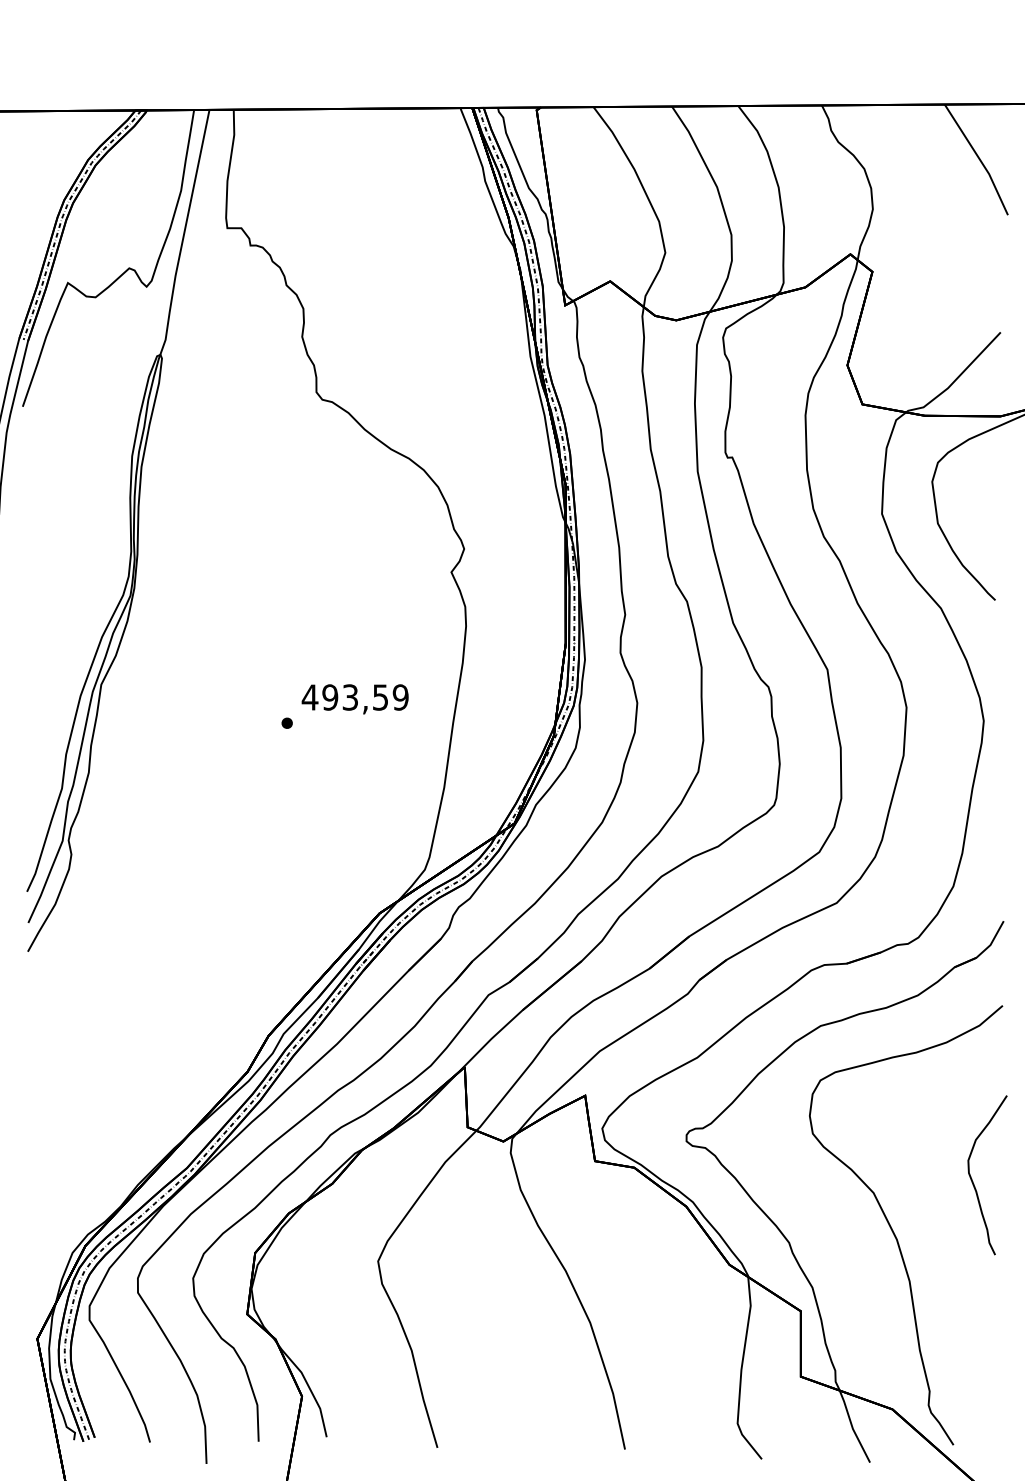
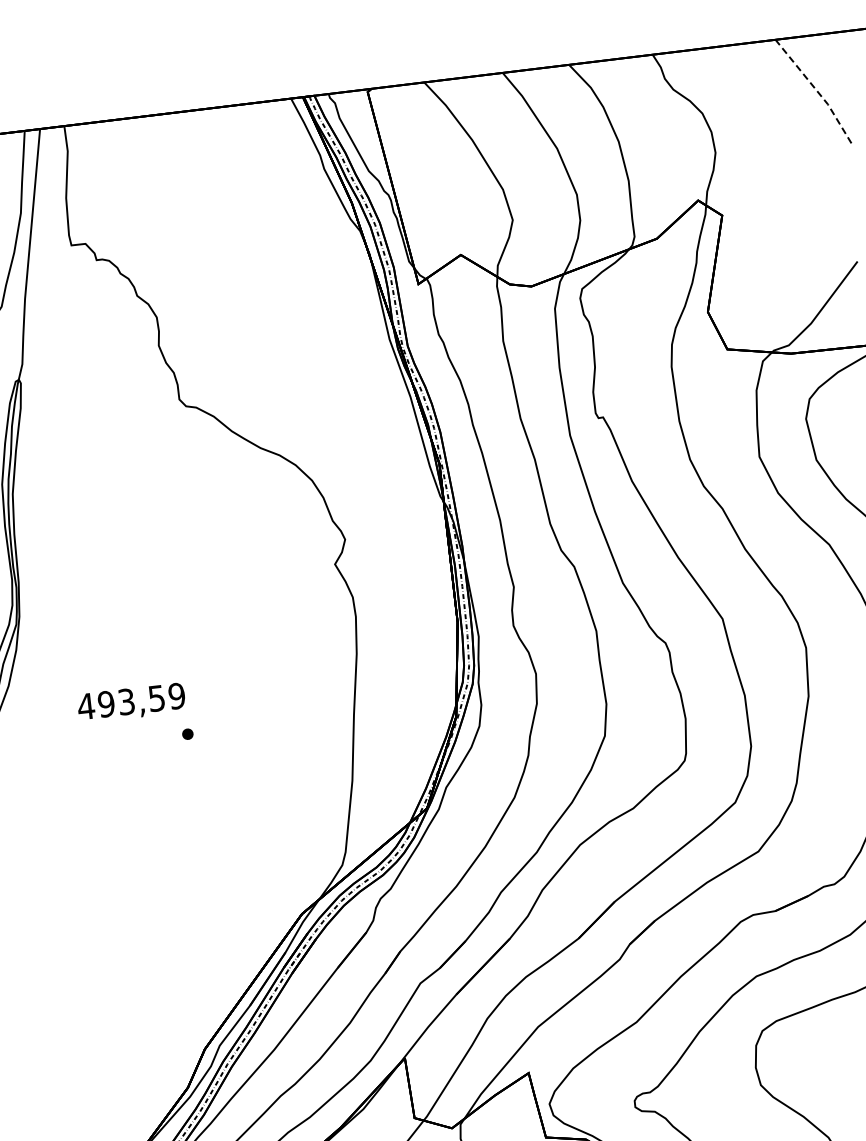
line: (978, 158) -> (815, 89), solid -> dashed
text: (354, 699) -> (130, 703), moved

